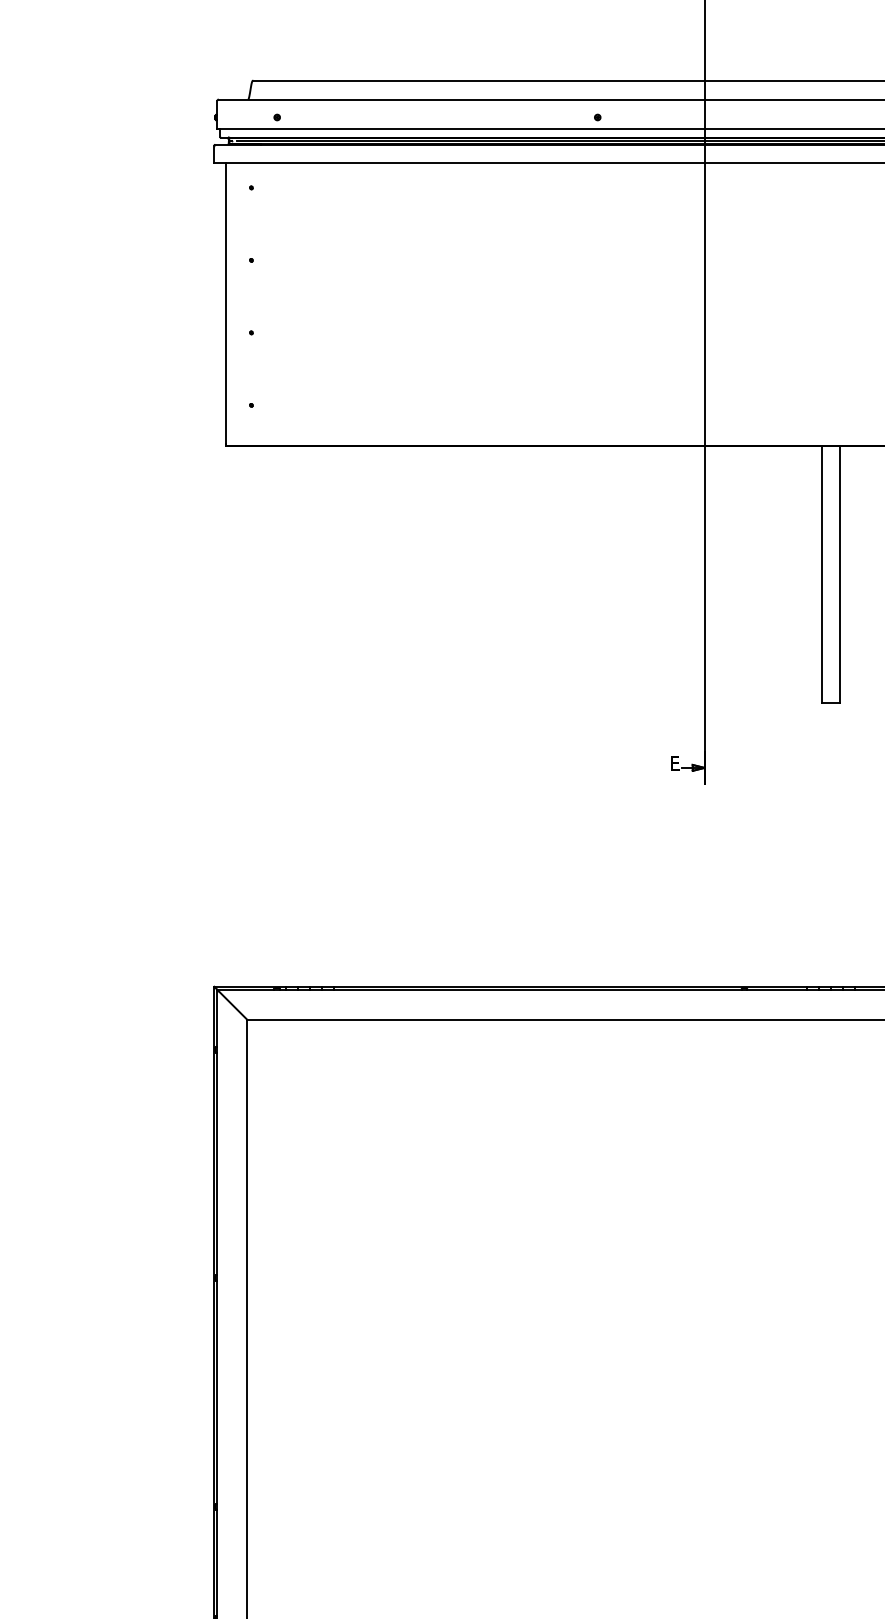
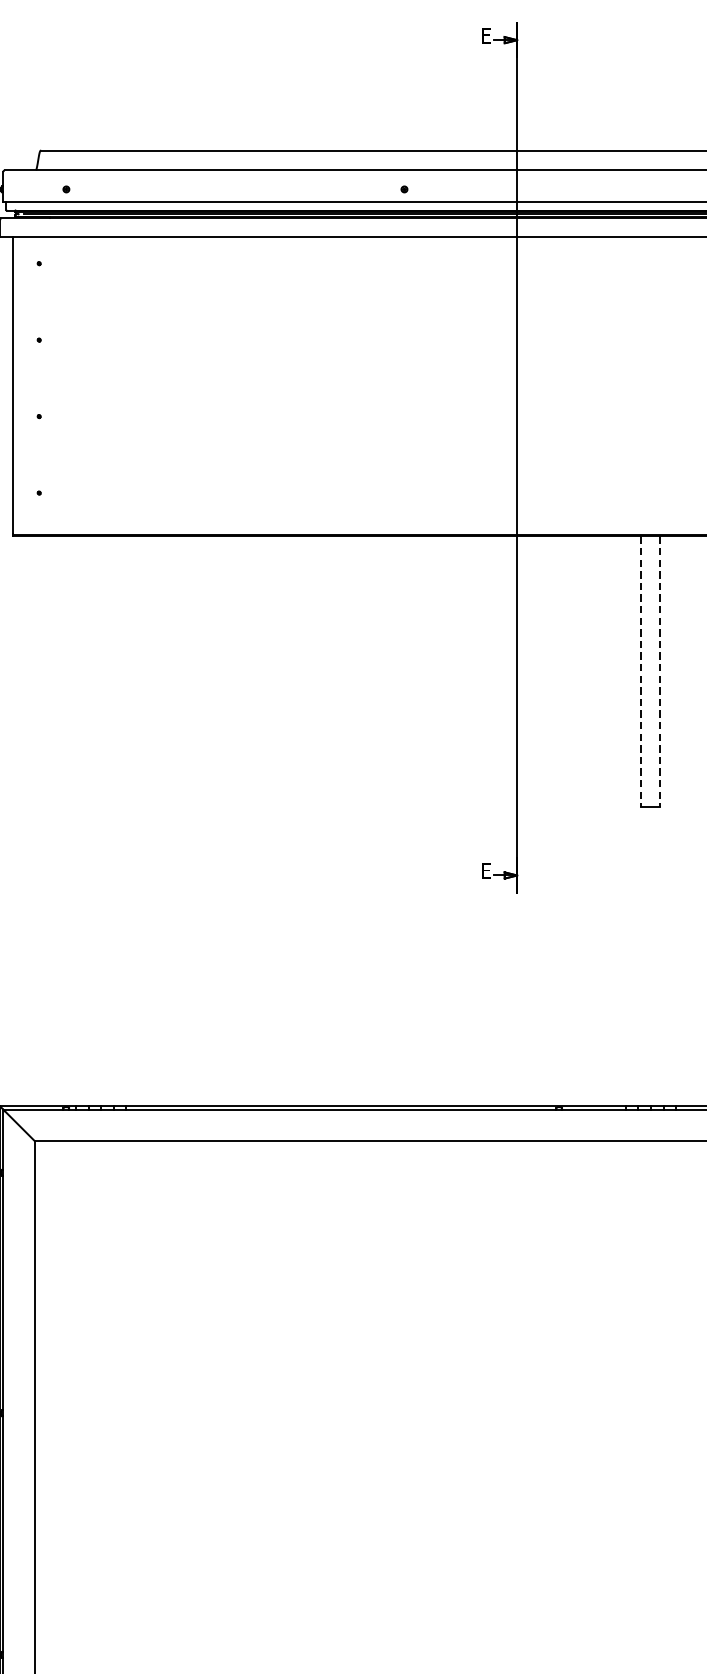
line: (822, 574) -> (641, 671), solid -> dashed
line: (840, 574) -> (660, 671), solid -> dashed

